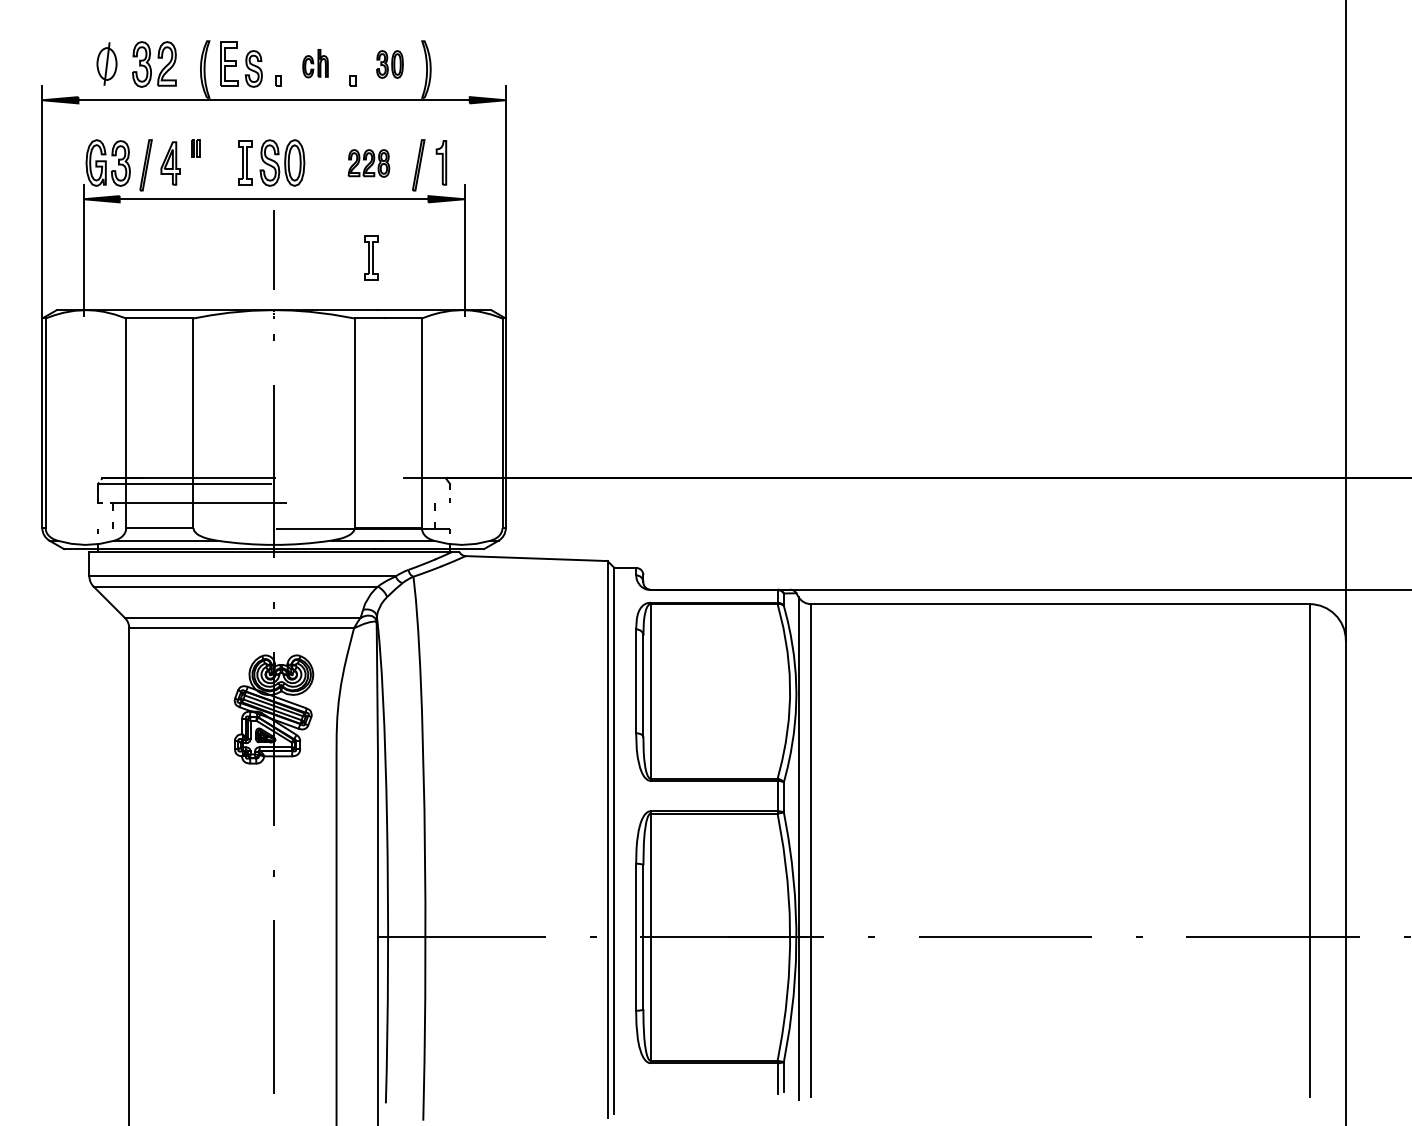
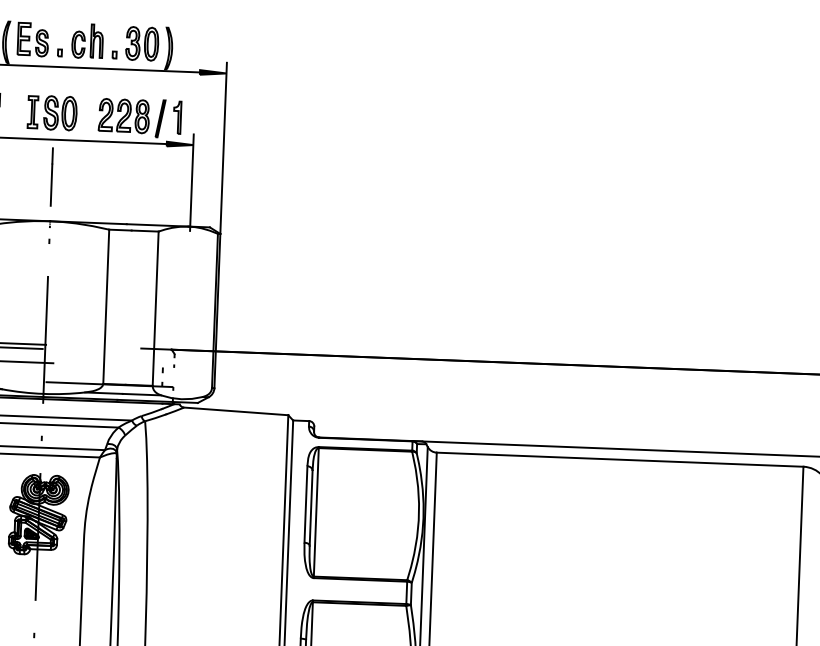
part: (315, 63) -> (87, 41), size x1.67
part: (389, 64) -> (141, 43), size x1.67
part: (368, 163) -> (123, 116), size x1.67
part: (371, 257) -> (123, 185), removed

